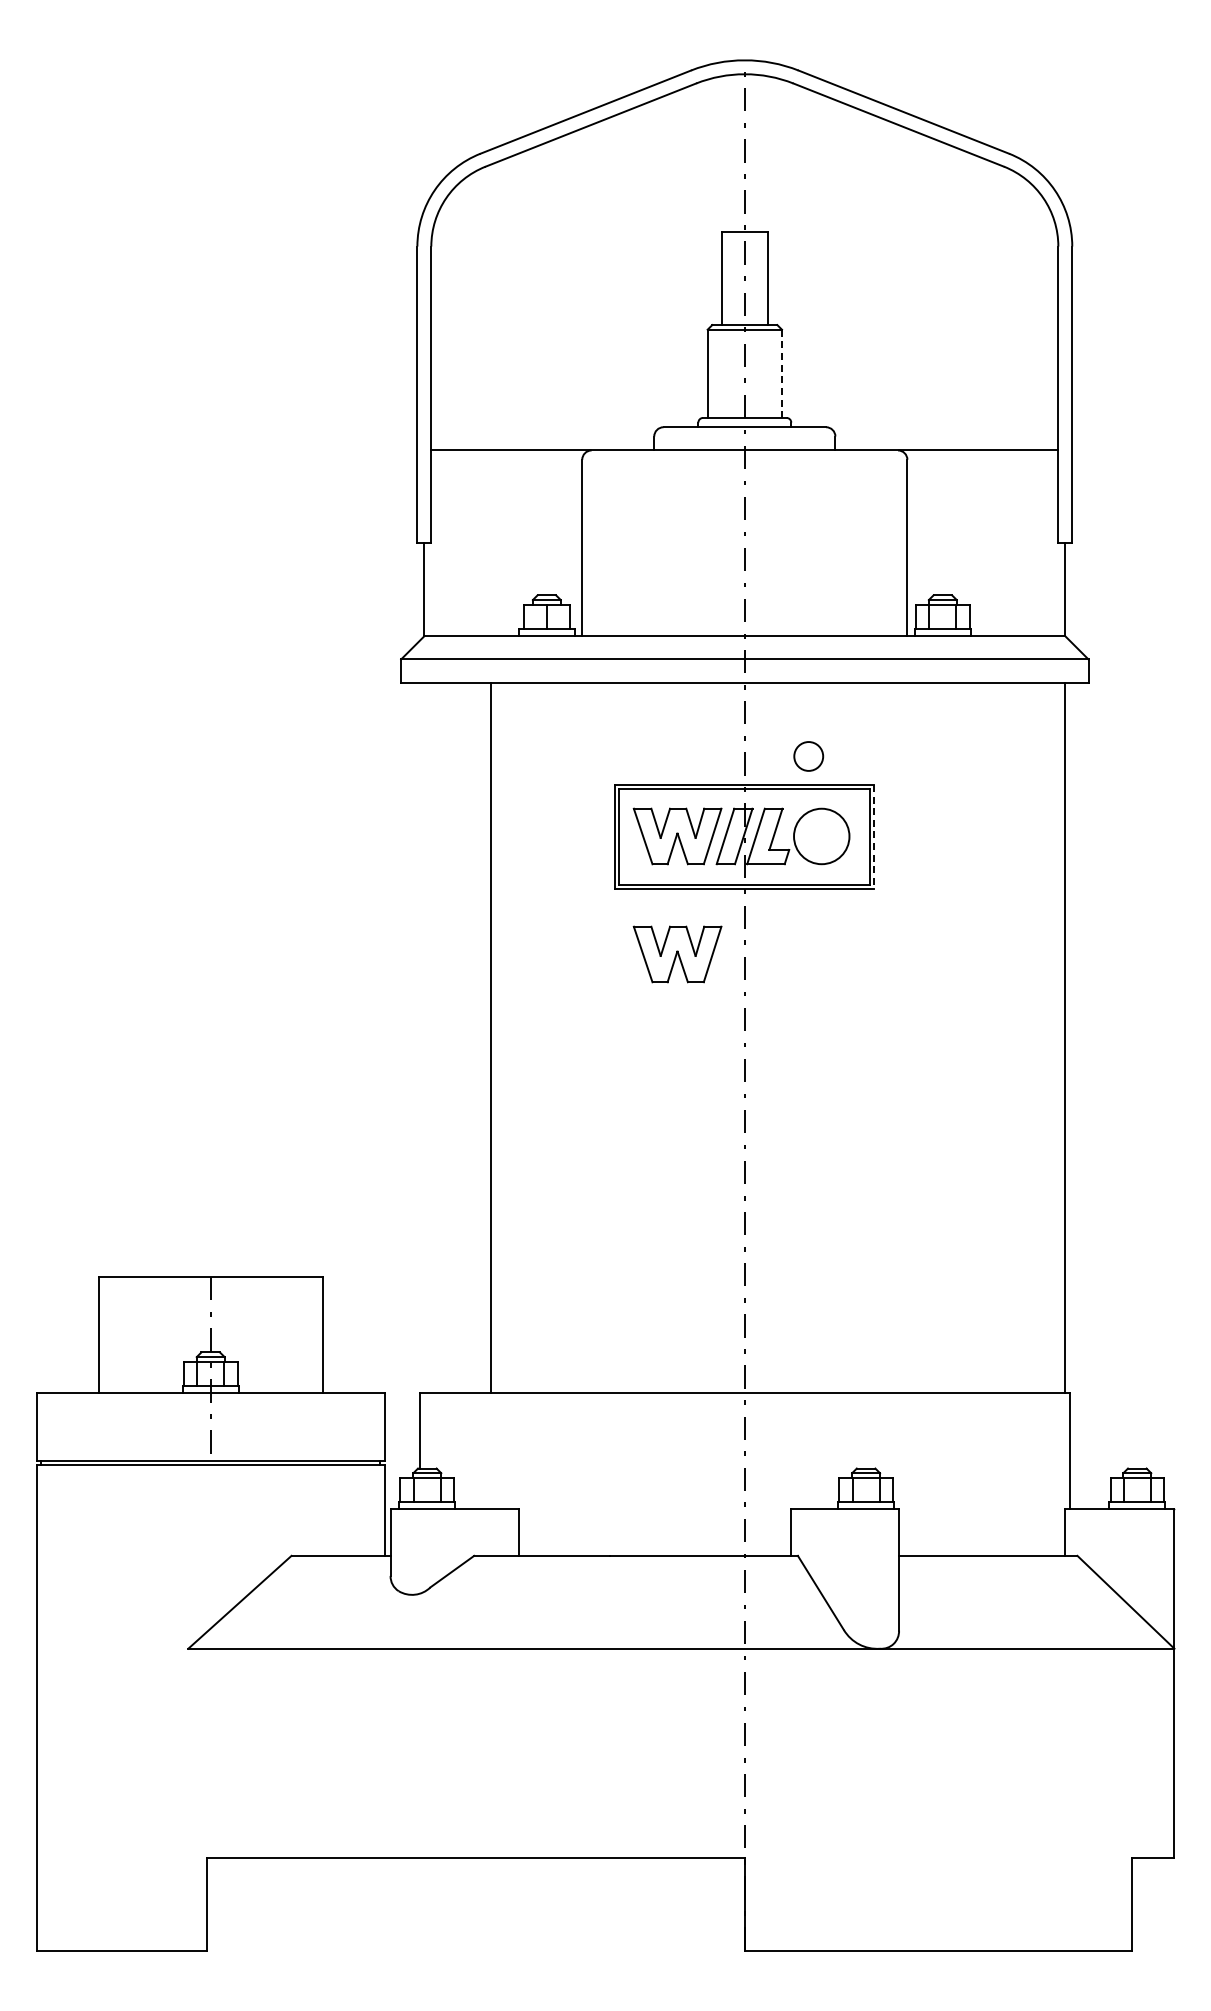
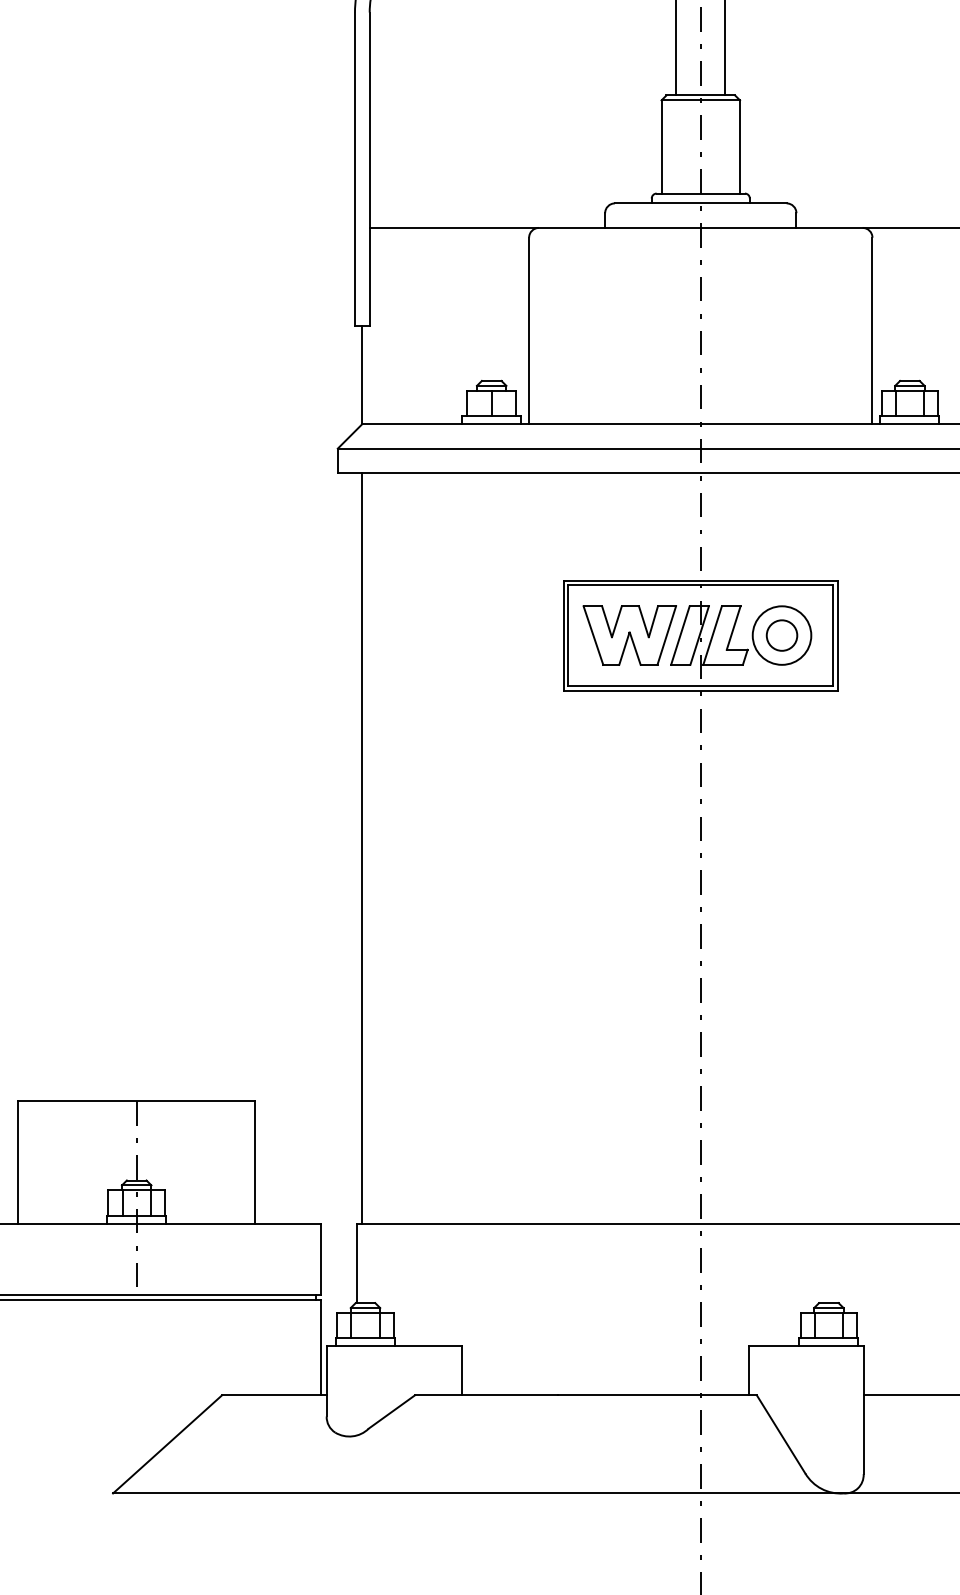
line: (781, 374) -> (739, 147), dashed -> solid
circle: (808, 756) -> (781, 635), moved
line: (874, 836) -> (837, 635), dashed -> solid
part: (677, 954) -> (629, 760), removed
line: (491, 1037) -> (362, 847), moved

